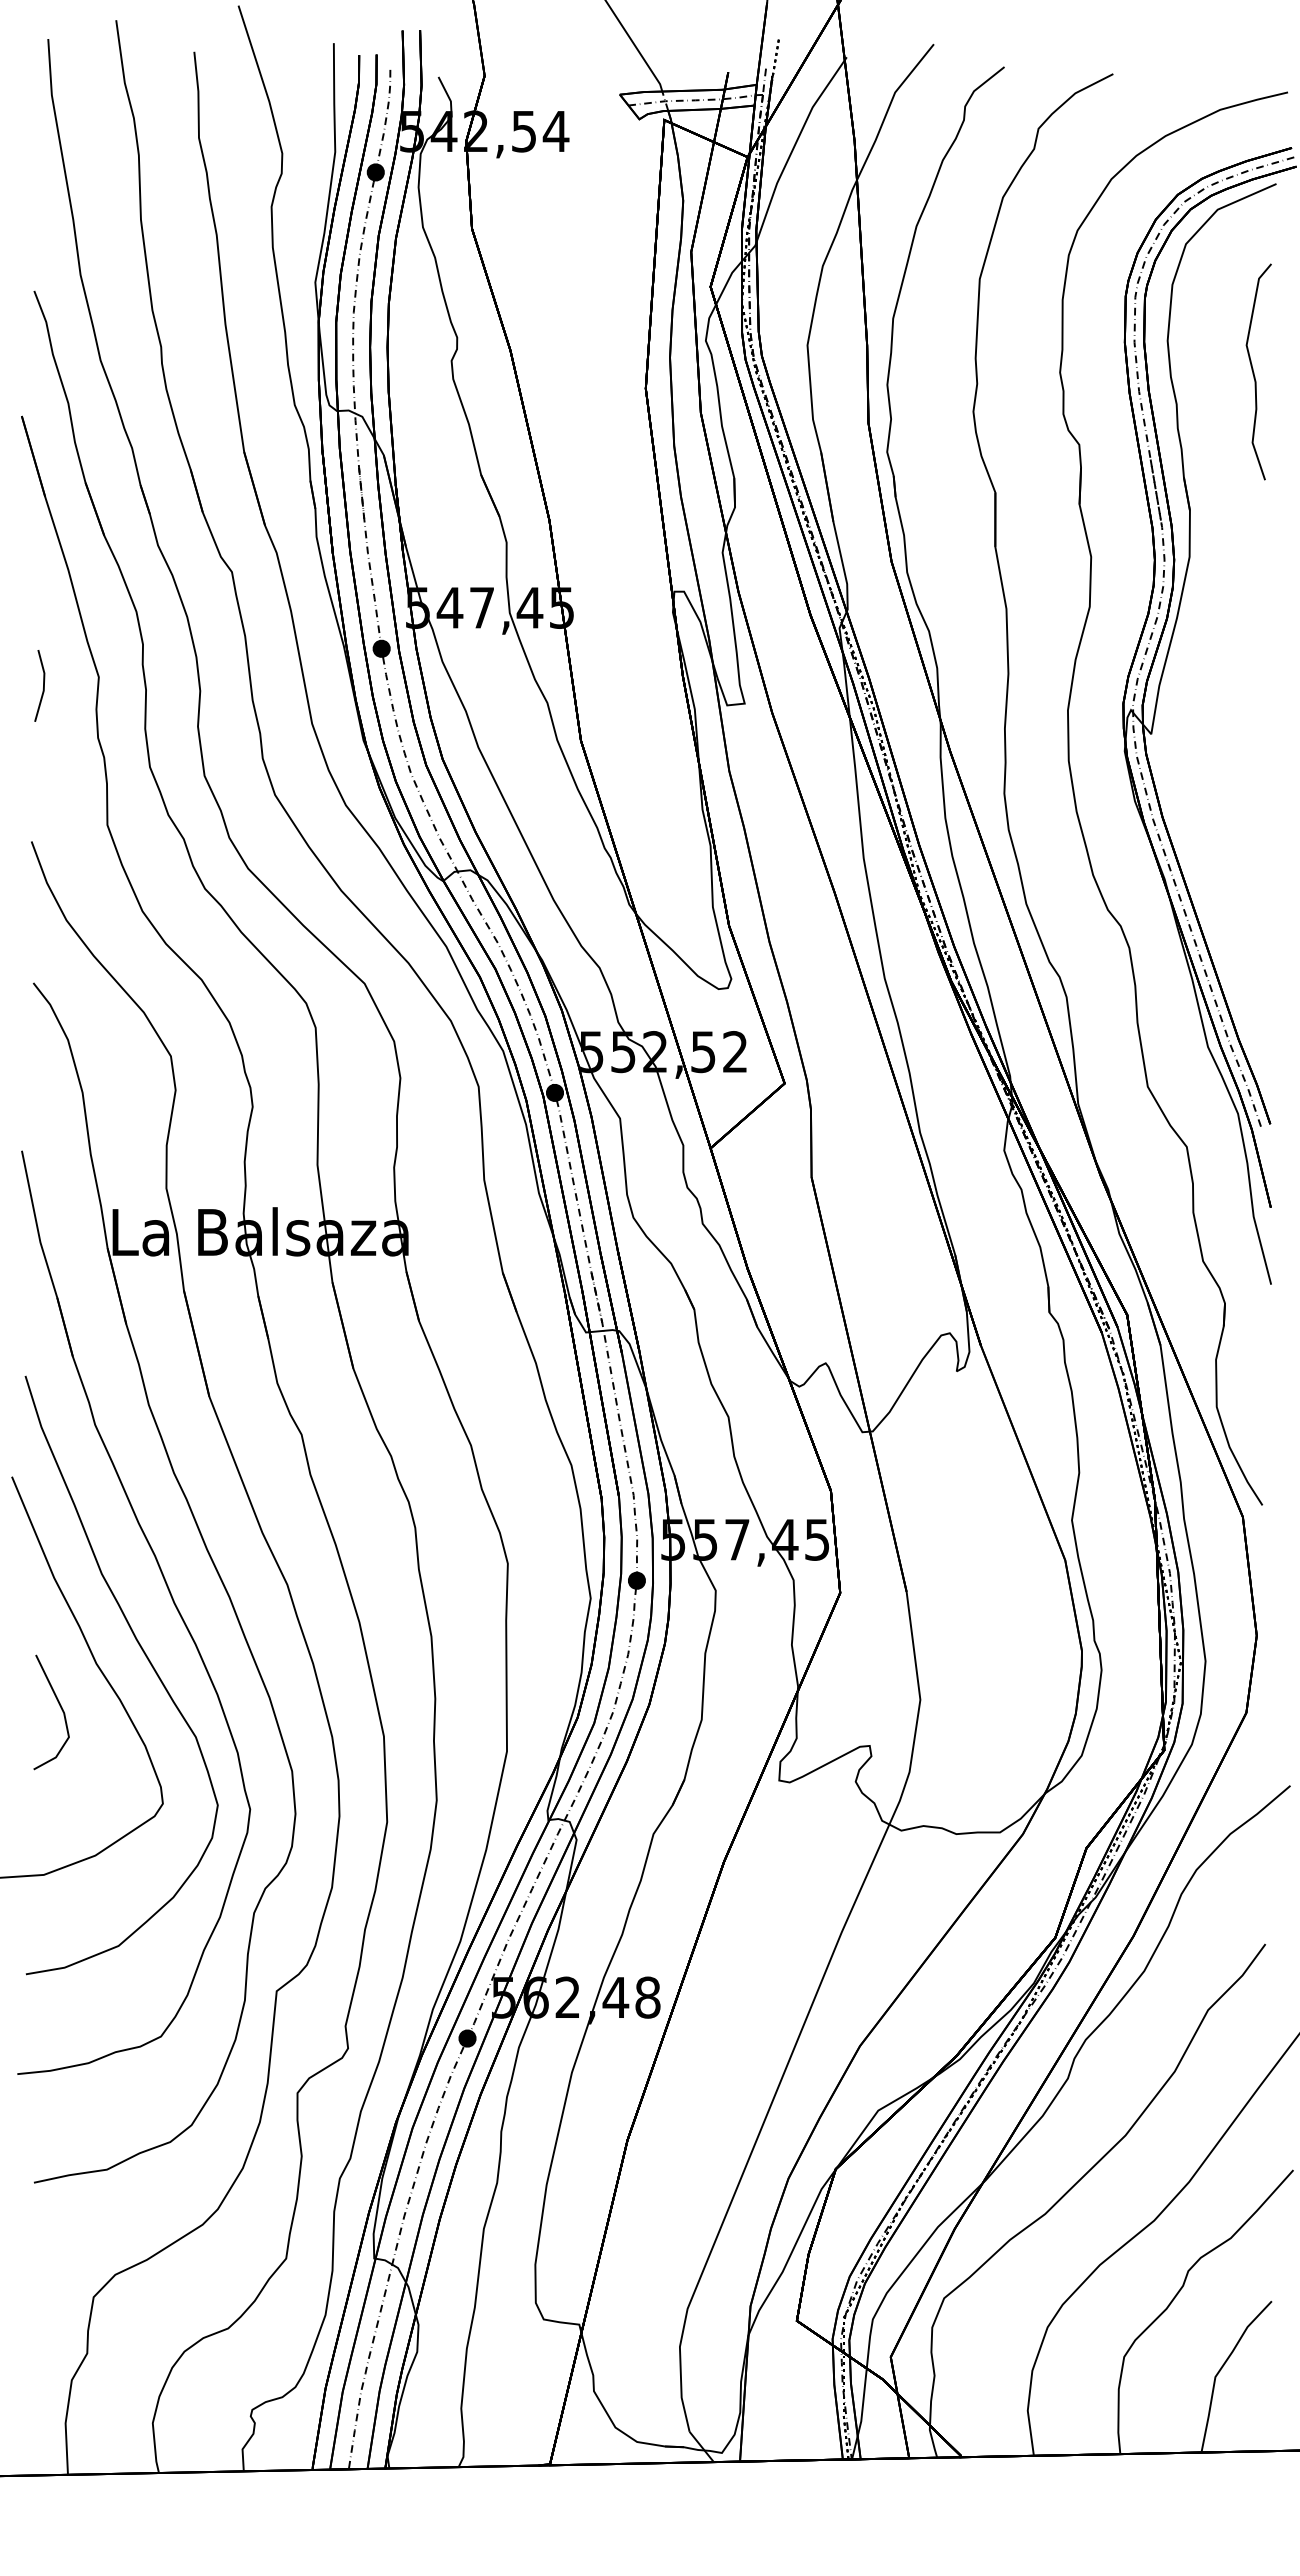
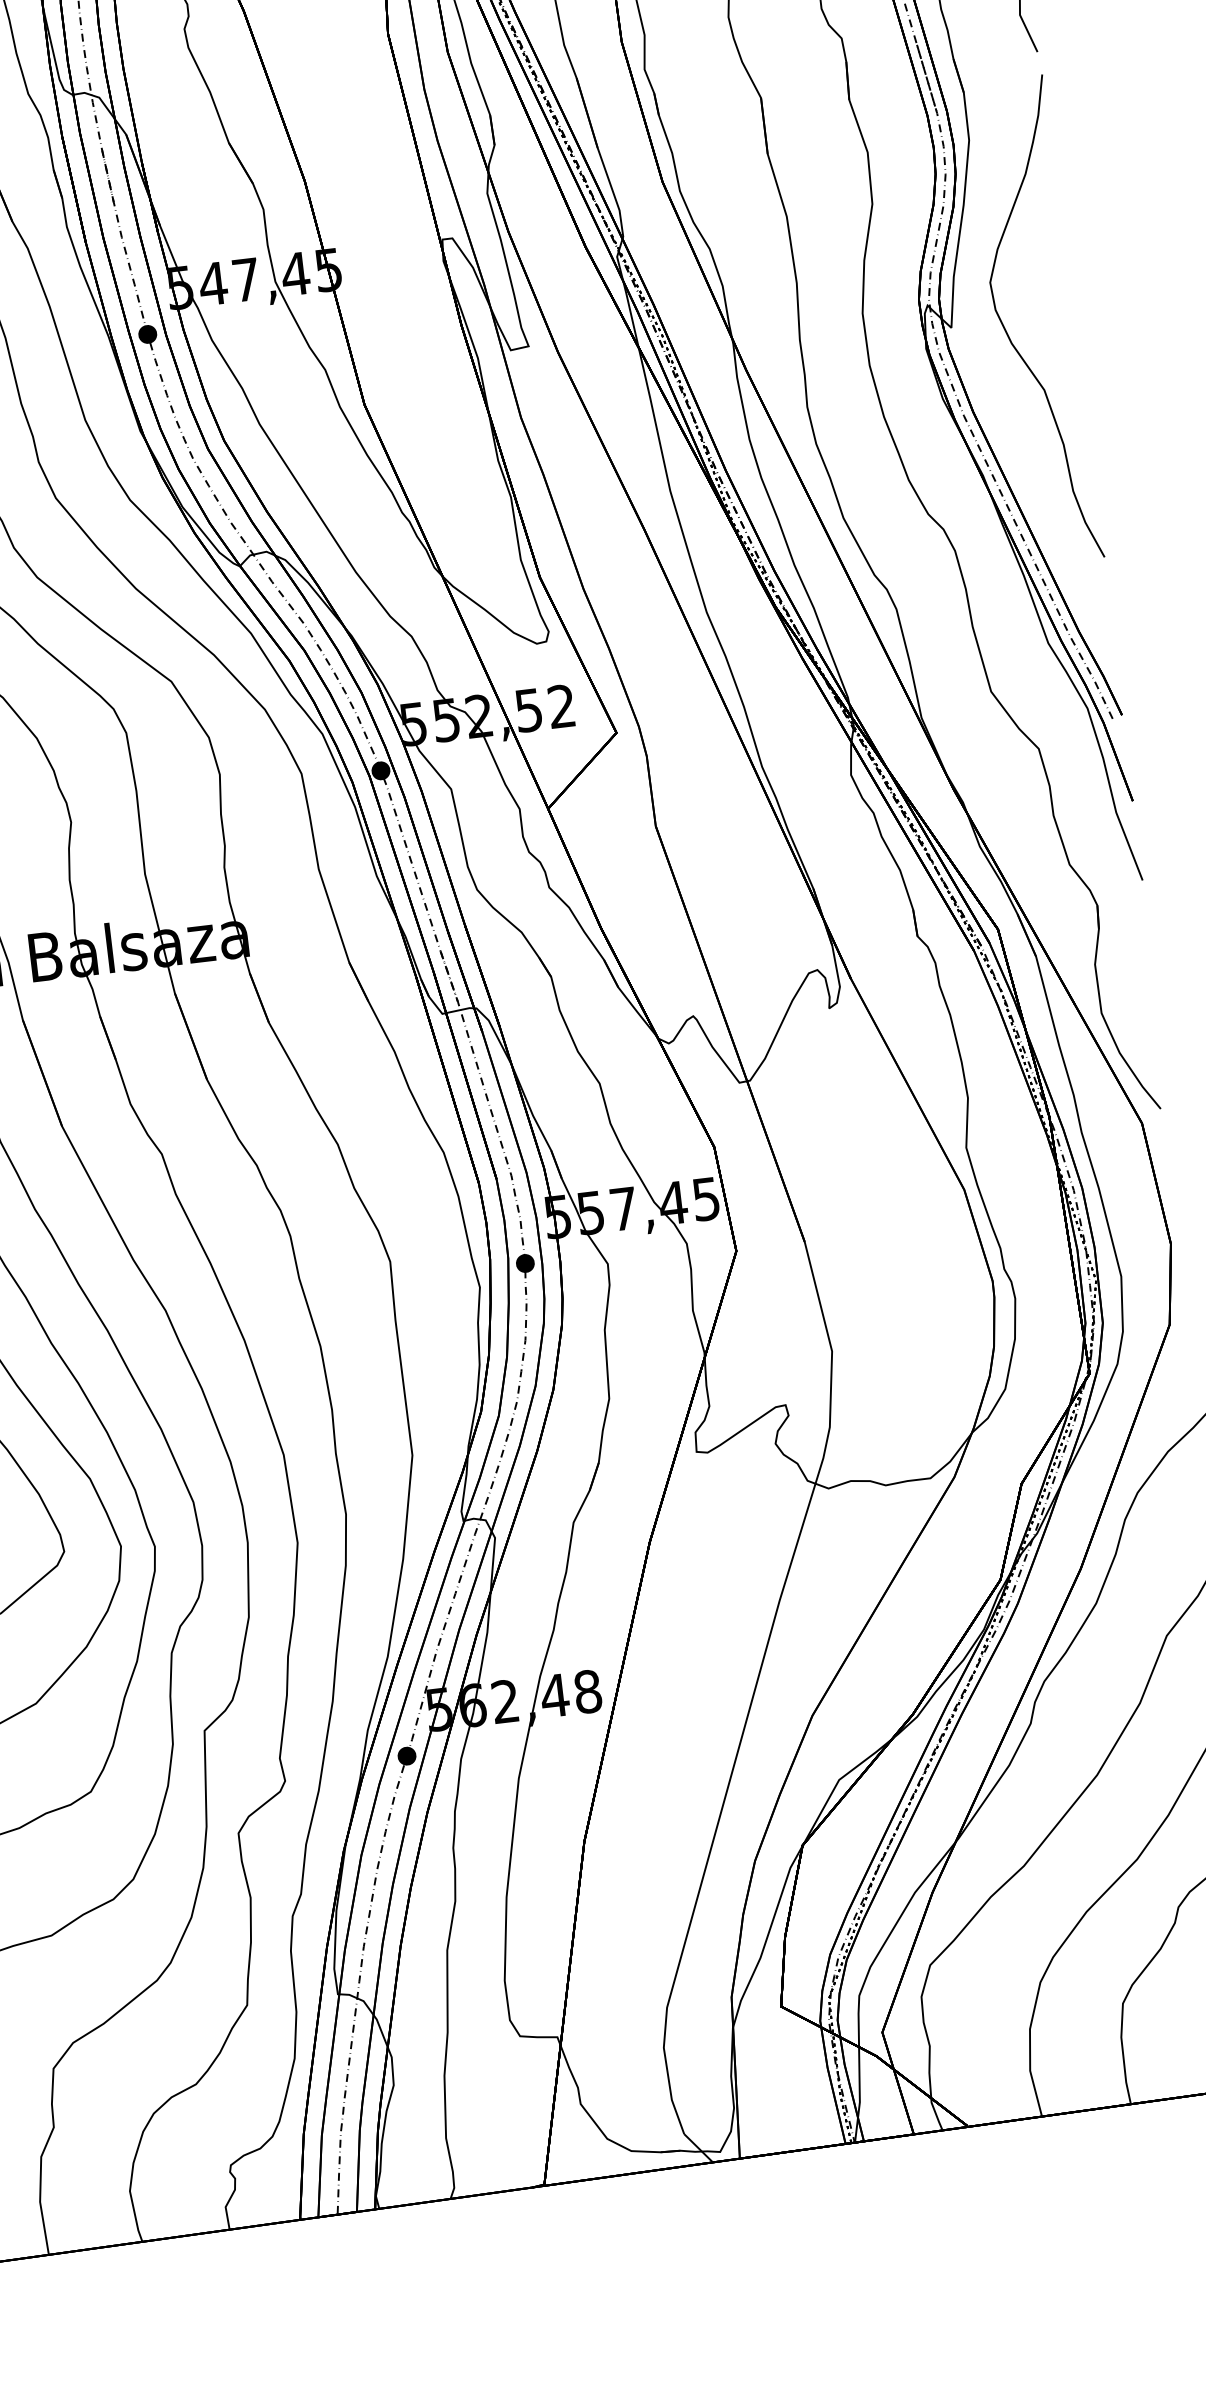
curve: (1204, 744) -> (1007, 331), added

